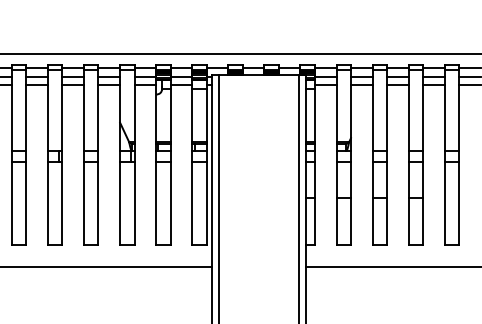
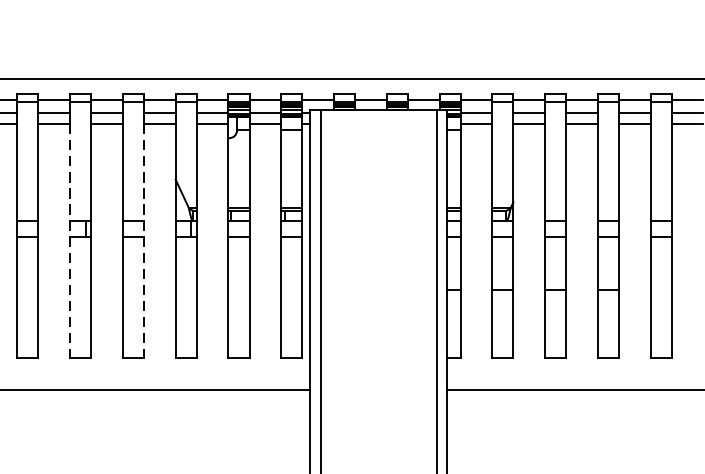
line: (47, 165) -> (69, 242), solid -> dashed
line: (98, 165) -> (143, 242), solid -> dashed

